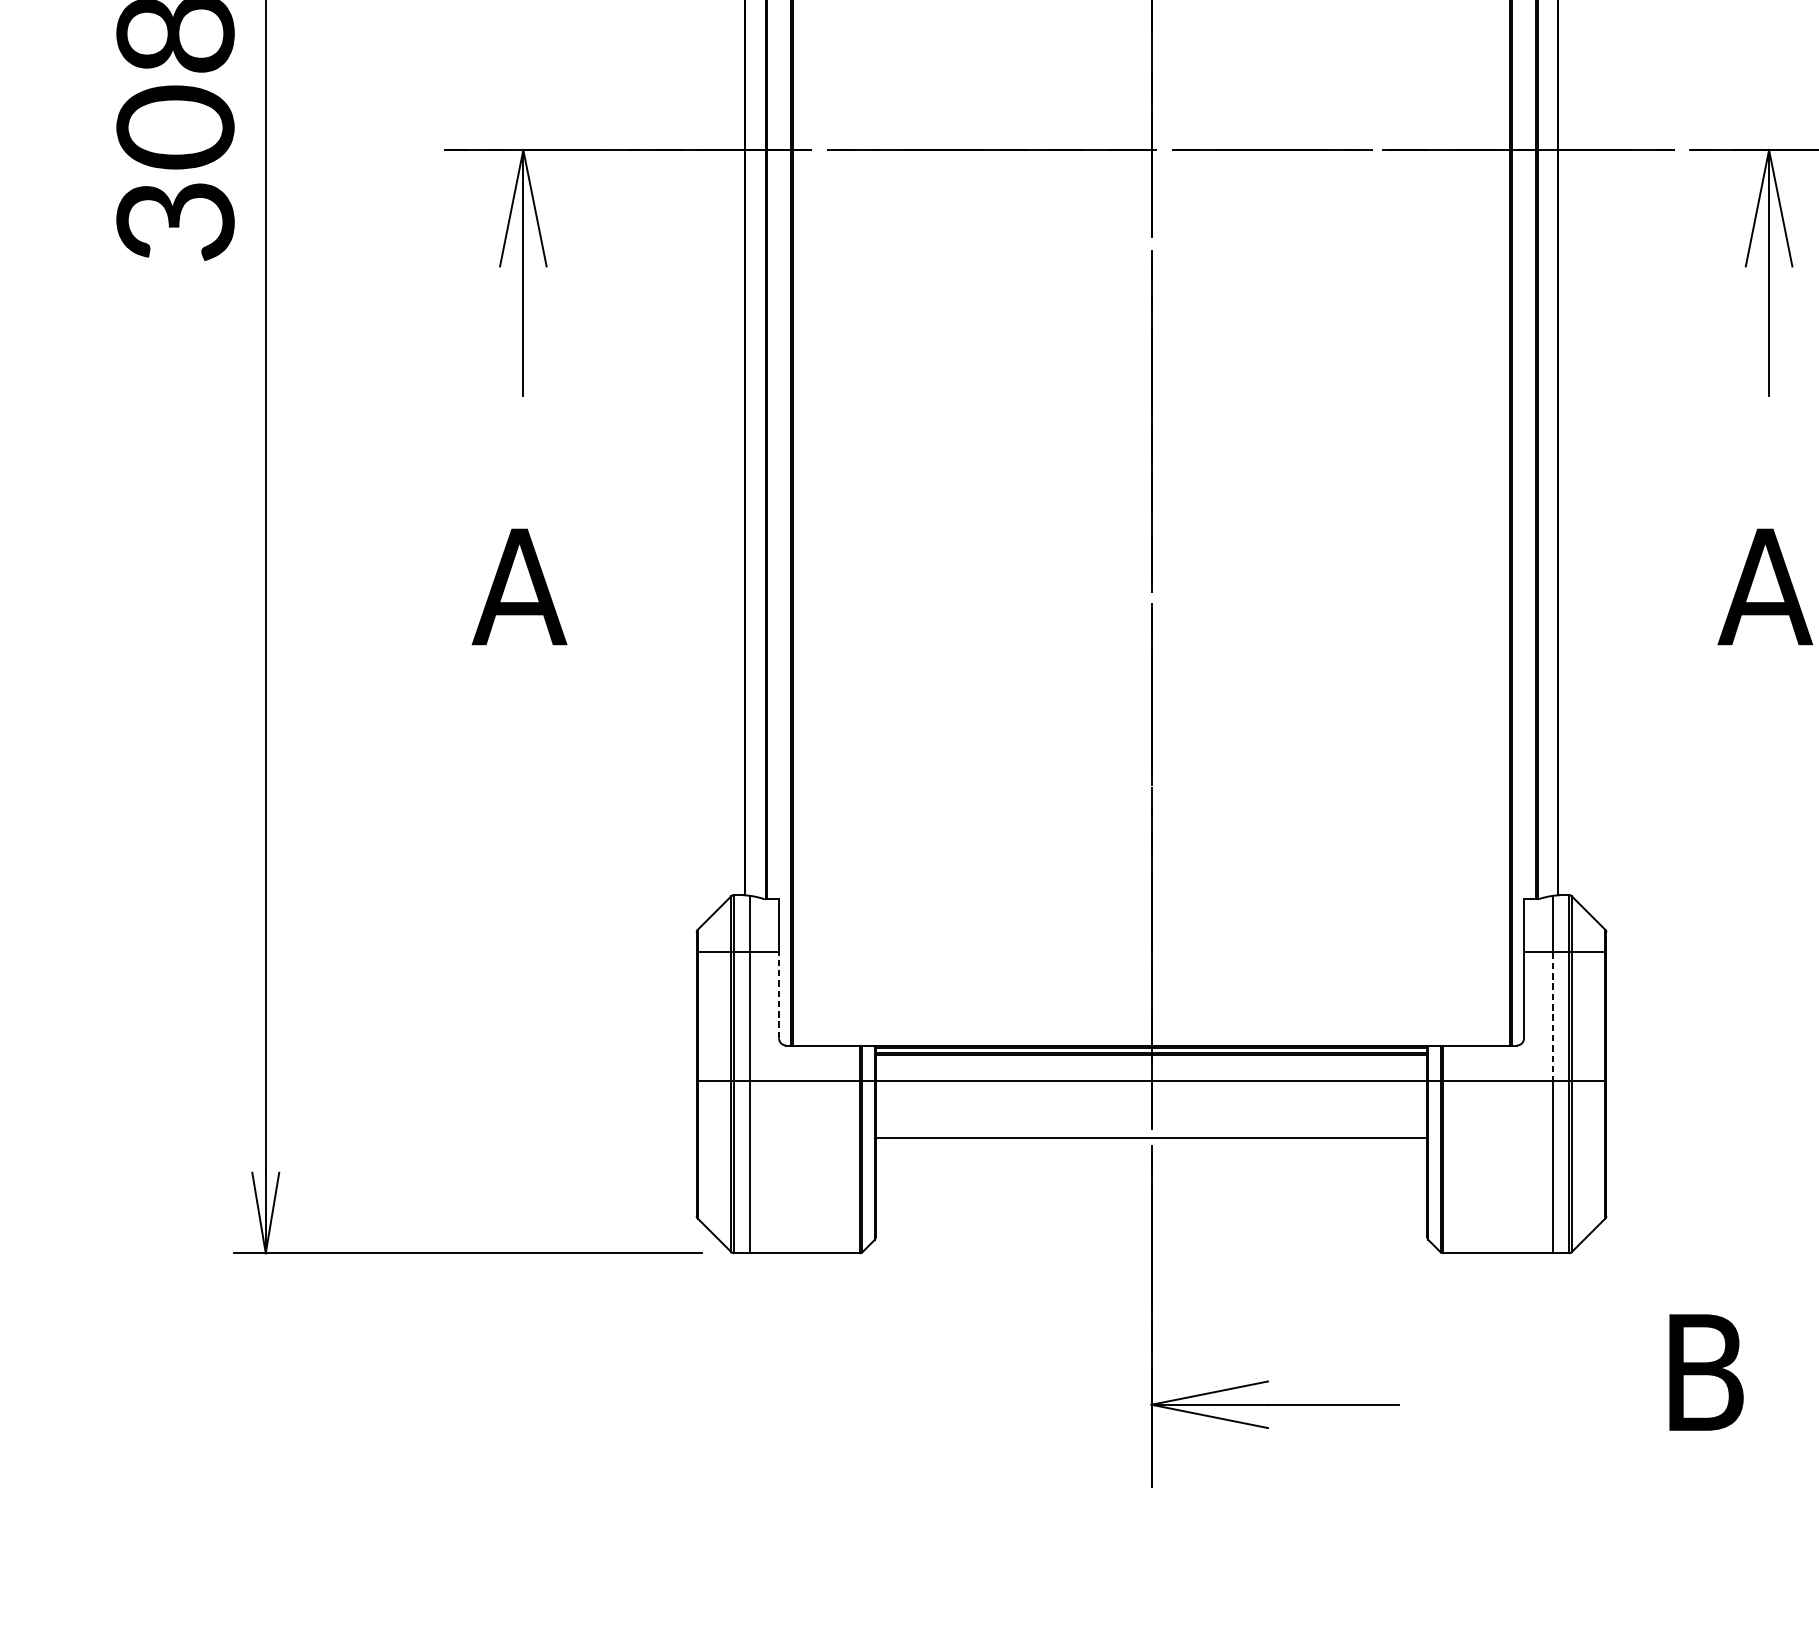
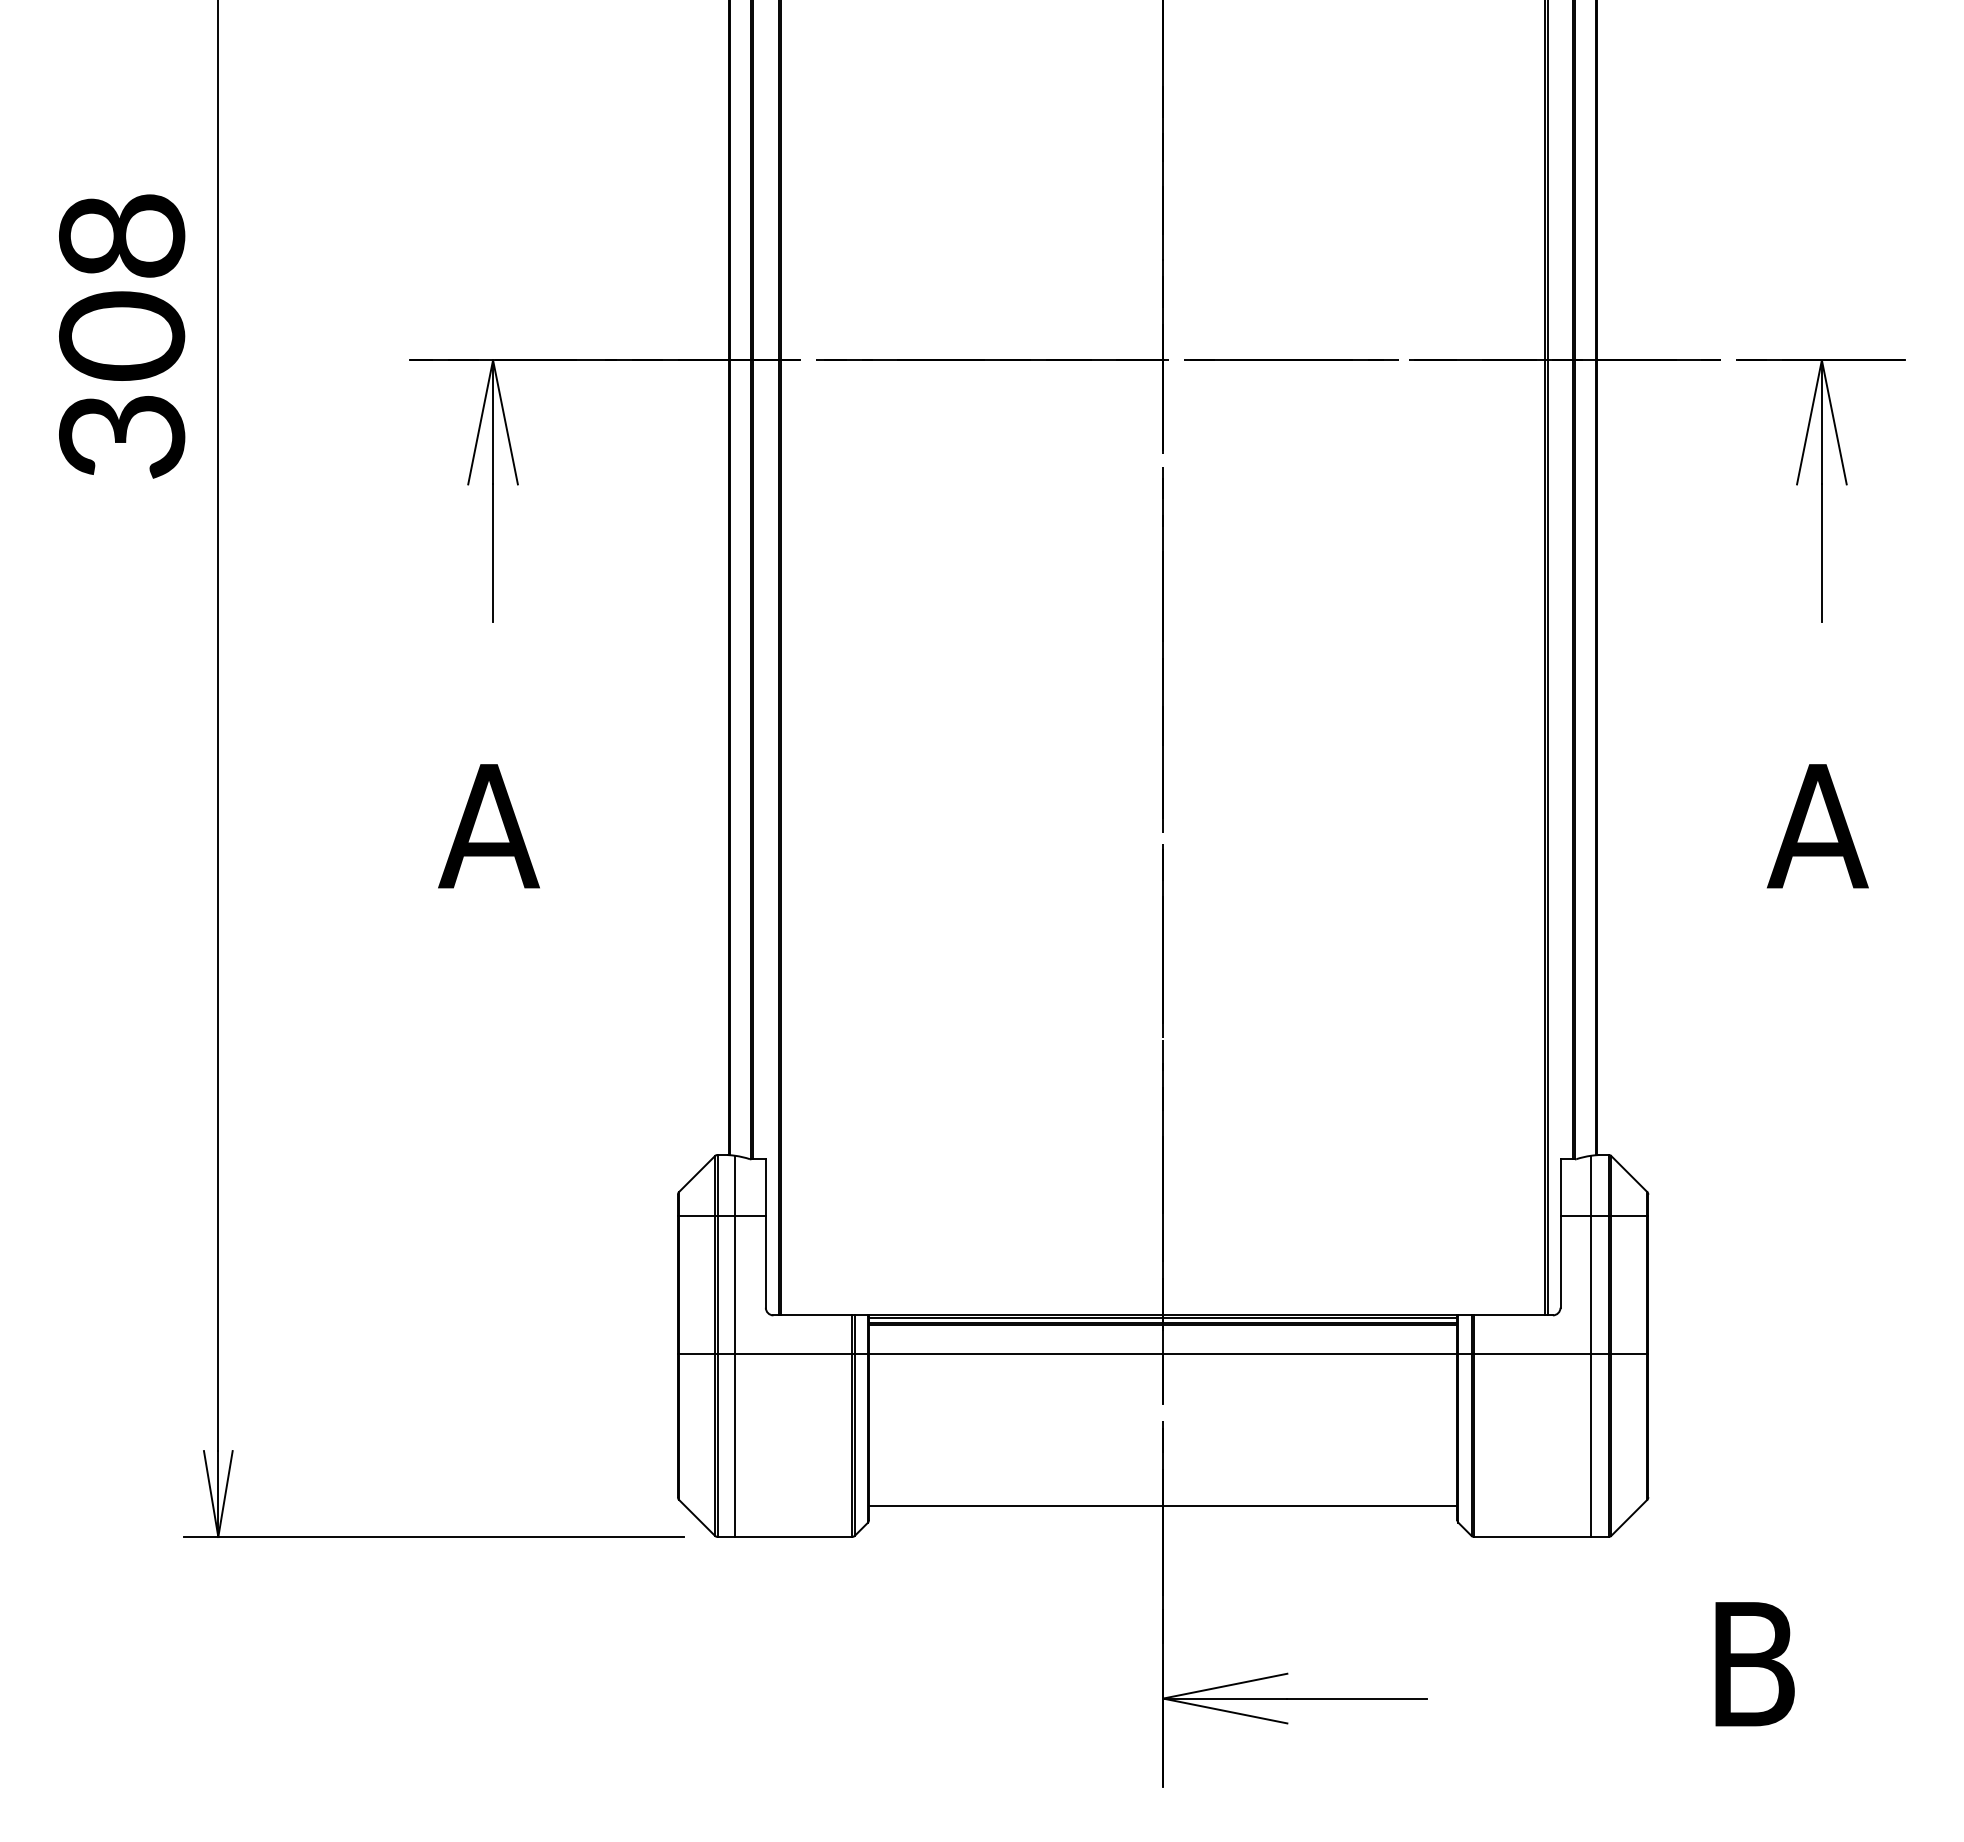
line: (778, 995) -> (765, 1261), dashed -> solid
line: (1553, 1016) -> (1591, 1284), dashed -> solid
line: (1150, 1138) -> (1162, 1506), moved

